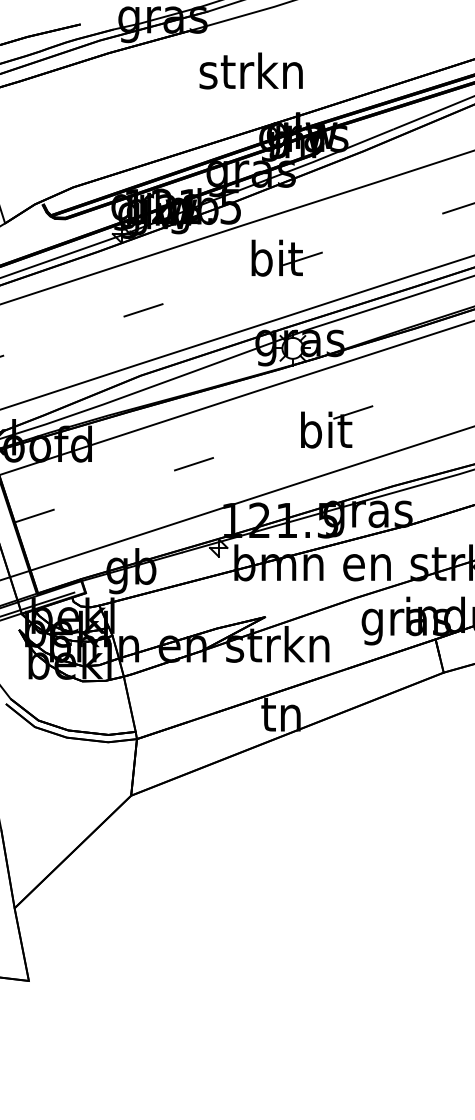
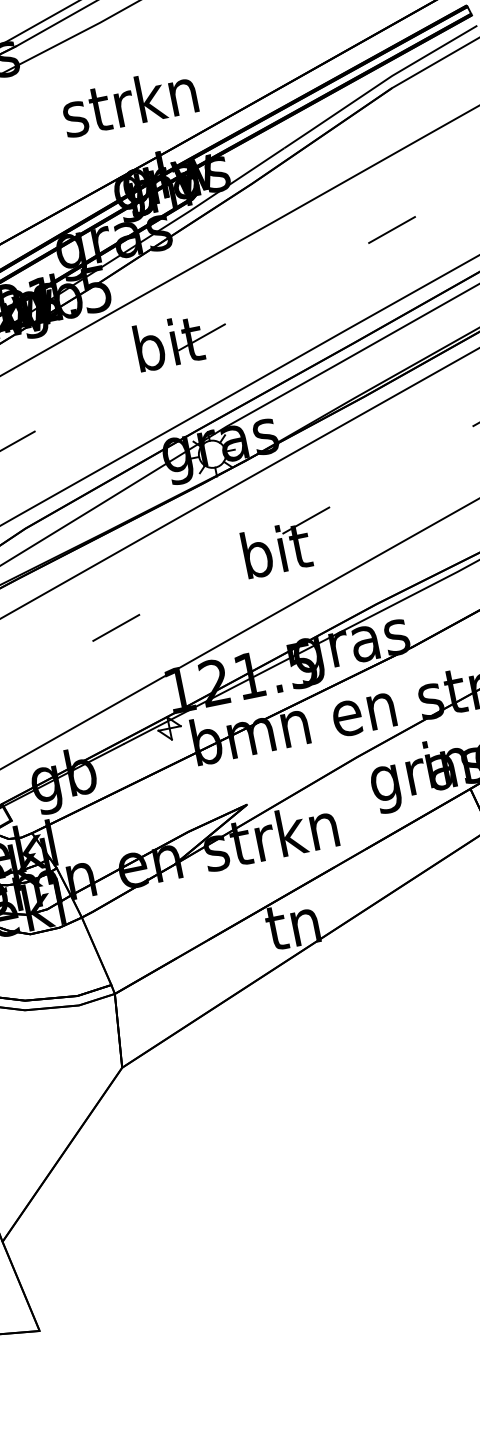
text: (250, 70) -> (128, 101), moved

